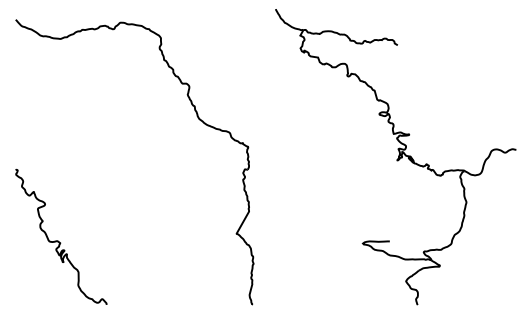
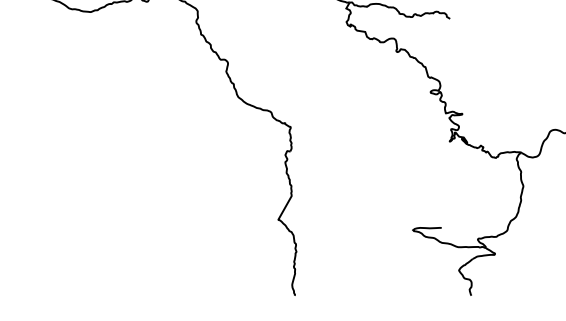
curve: (58, 240) -> (88, 226), removed

